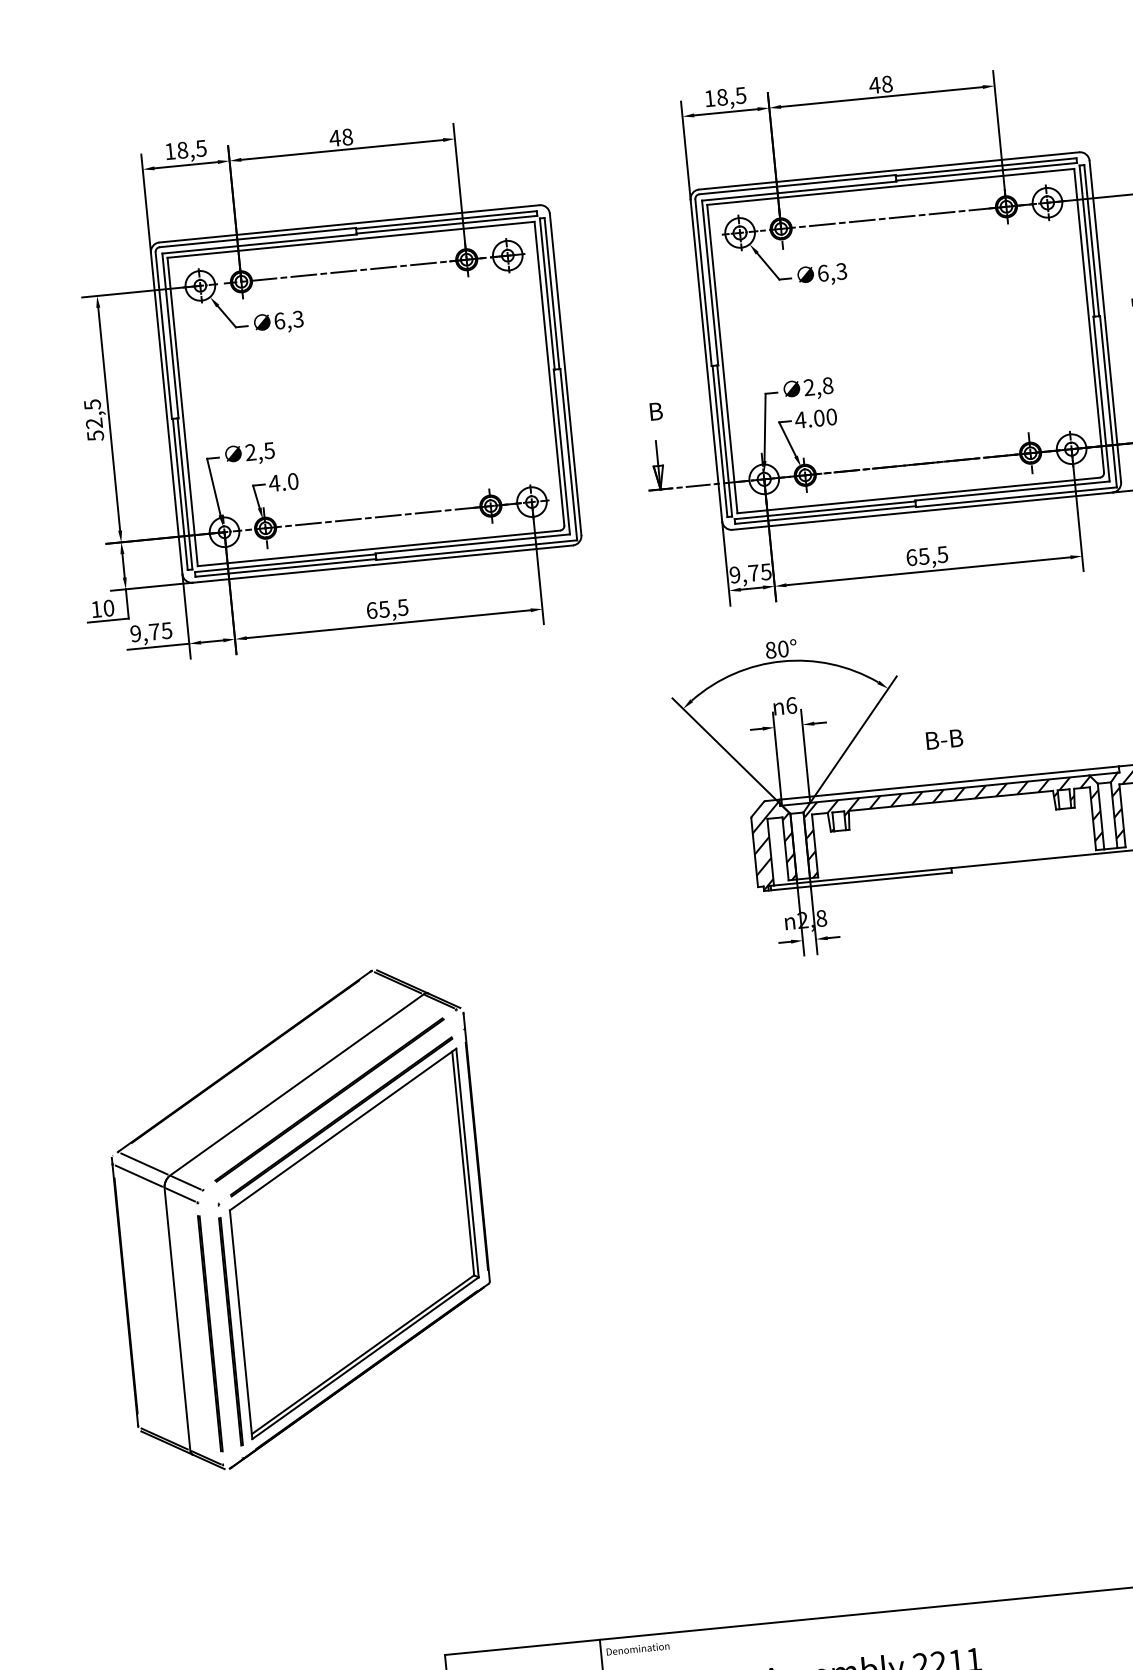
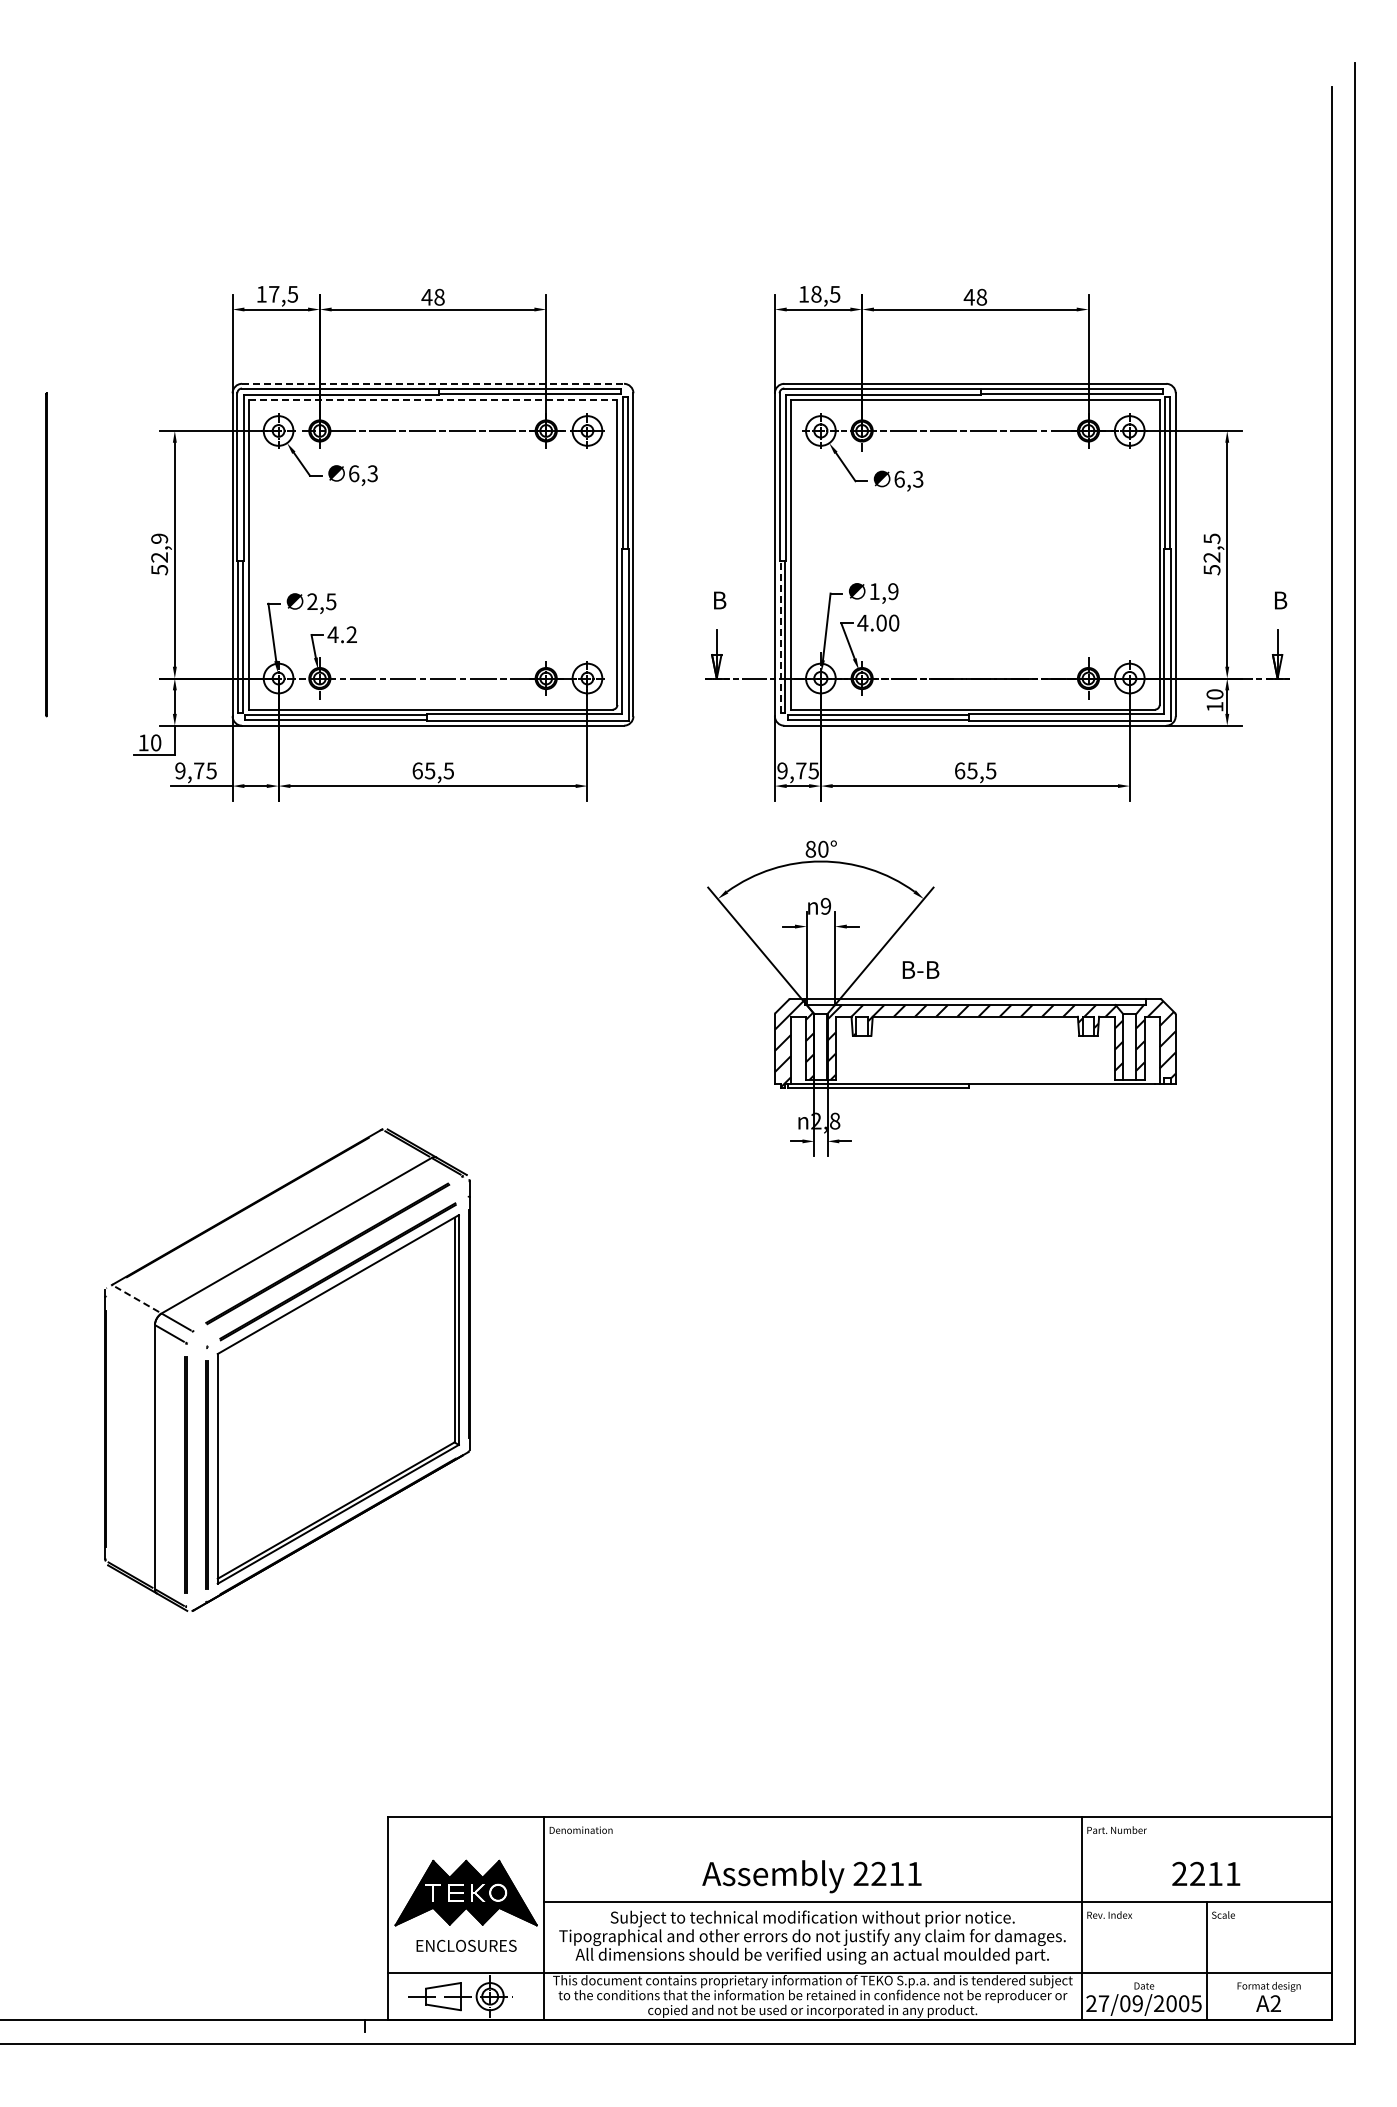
text: (182, 149) -> (274, 293), 18,5 -> 17,5
line: (349, 223) -> (433, 383), solid -> dashed
line: (351, 239) -> (433, 399), solid -> dashed
text: (818, 386) -> (883, 591), 2,8 -> 1,9
text: (92, 404) -> (159, 538), 52,5 -> 52,9
line: (719, 441) -> (780, 636), solid -> dashed
text: (292, 481) -> (351, 634), 4.0 -> 4.2
text: (790, 704) -> (825, 905), 6 -> 9
text: (944, 738) -> (920, 969), moved
line: (143, 1164) -> (136, 1299), solid -> dashed
line: (138, 1175) -> (130, 1310), removed

